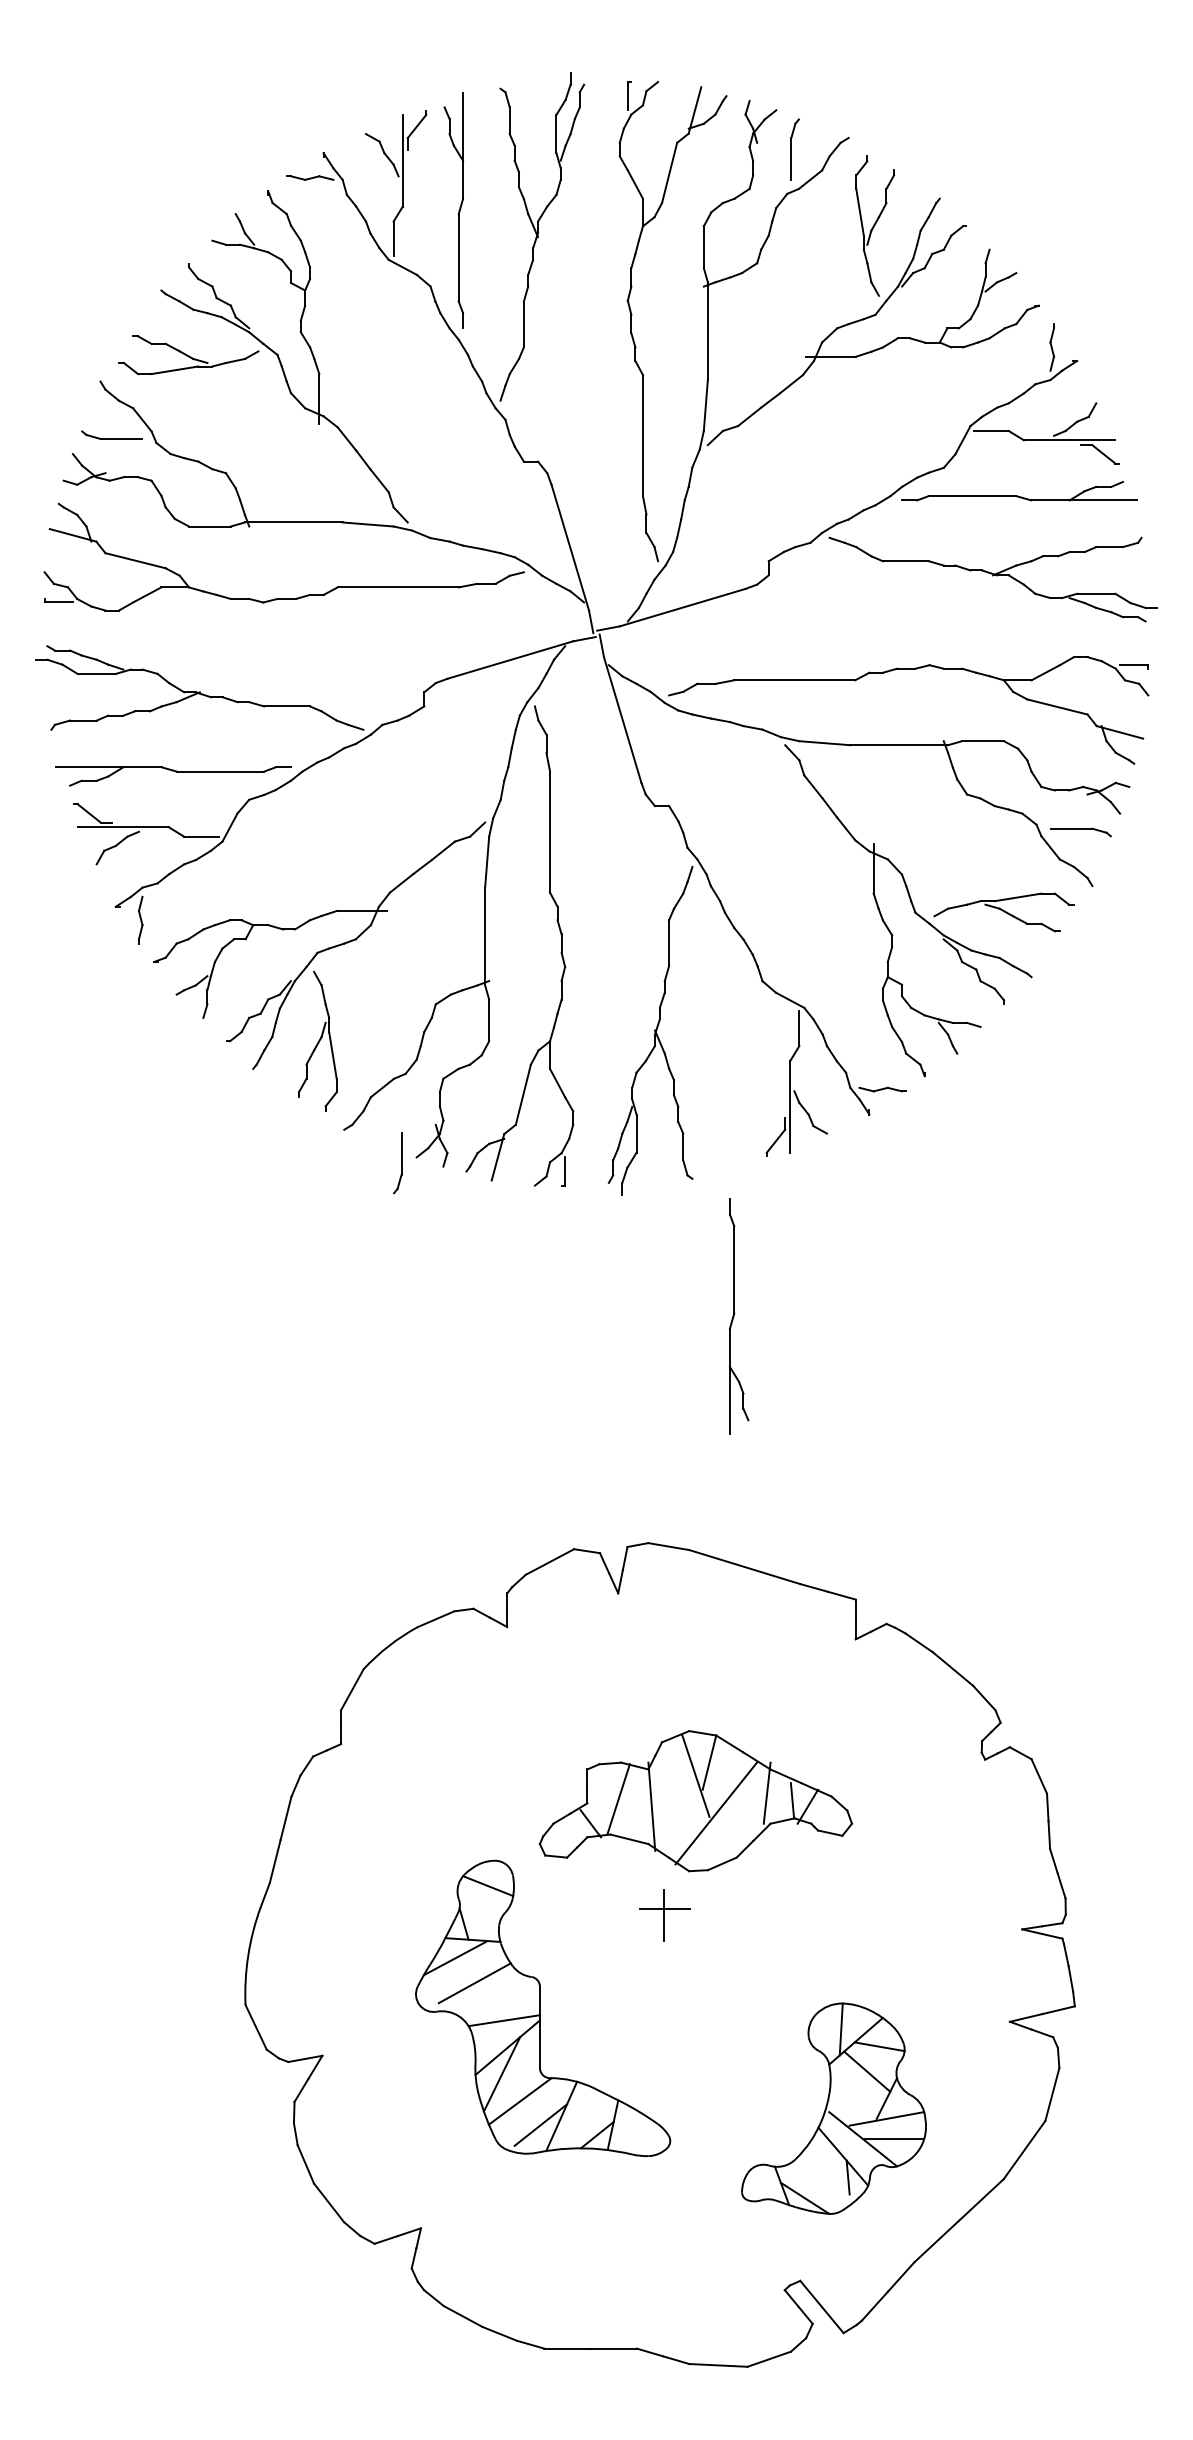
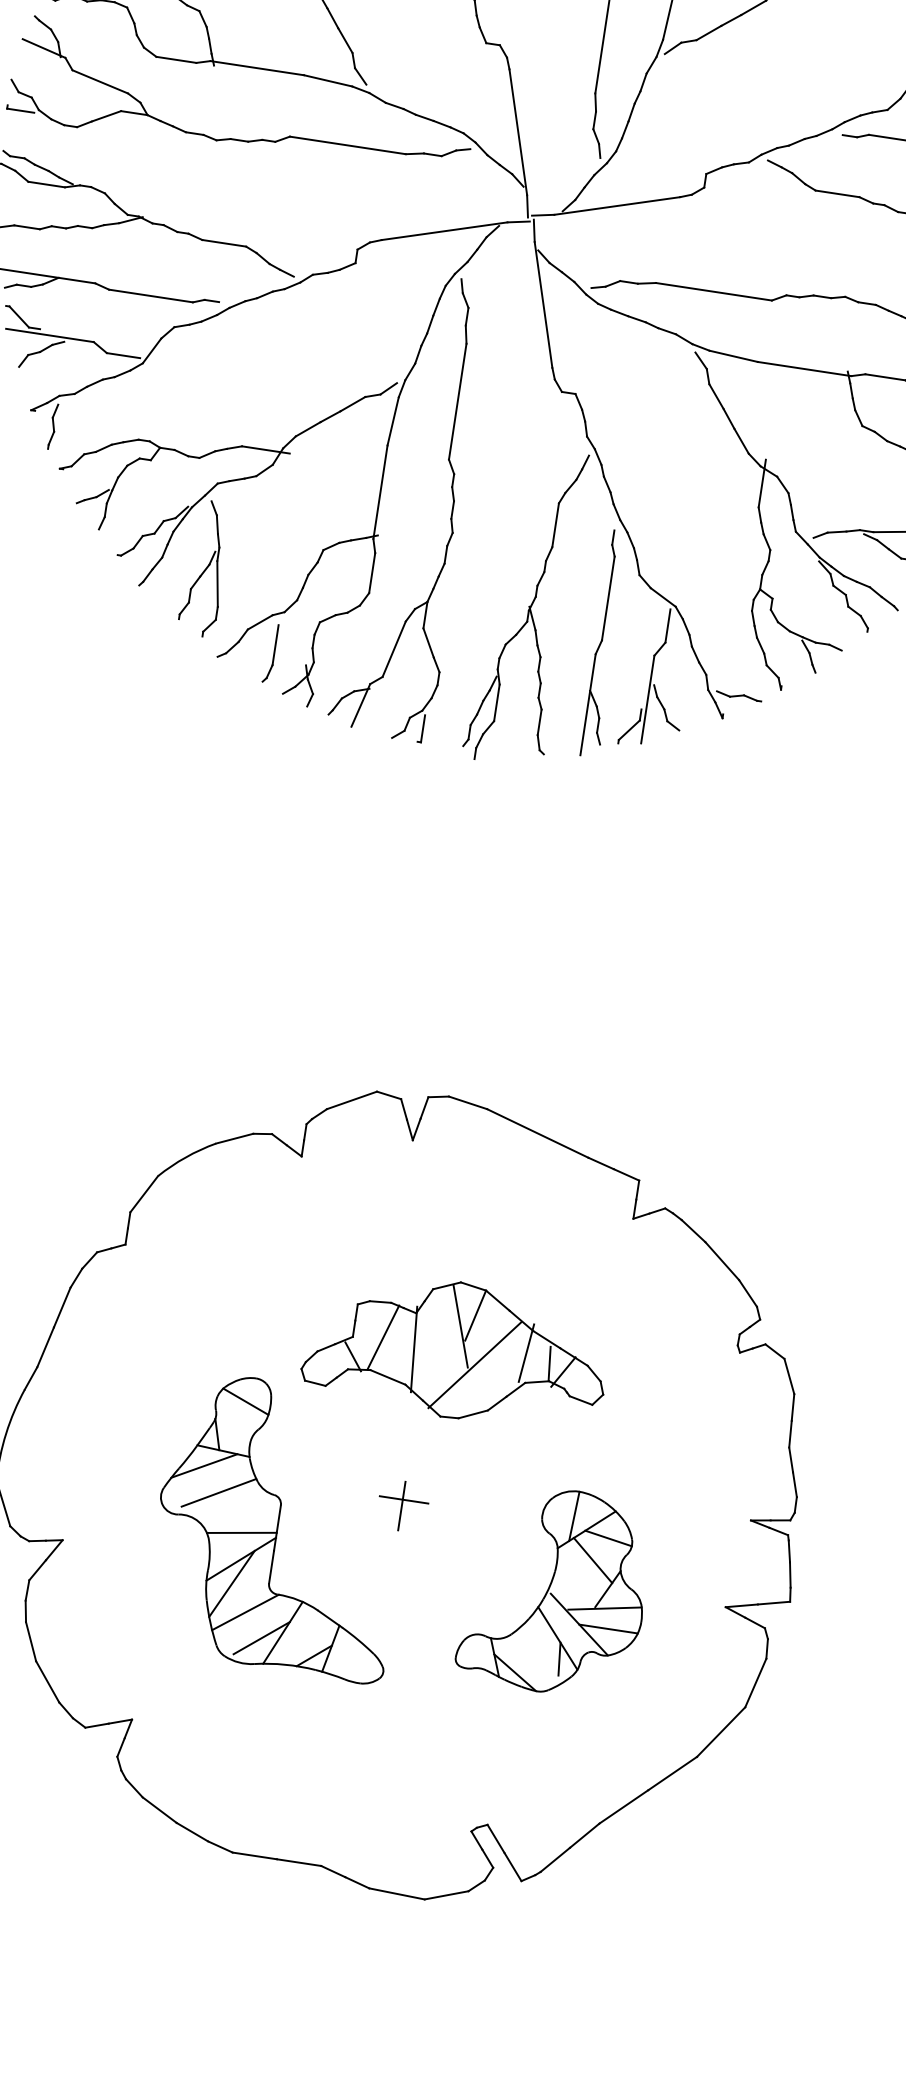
part: (397, 1163) -> (270, 653), moved
part: (738, 1316) -> (605, 643), moved
part: (664, 1915) -> (402, 1506), moved
part: (833, 2108) -> (555, 1590), moved

